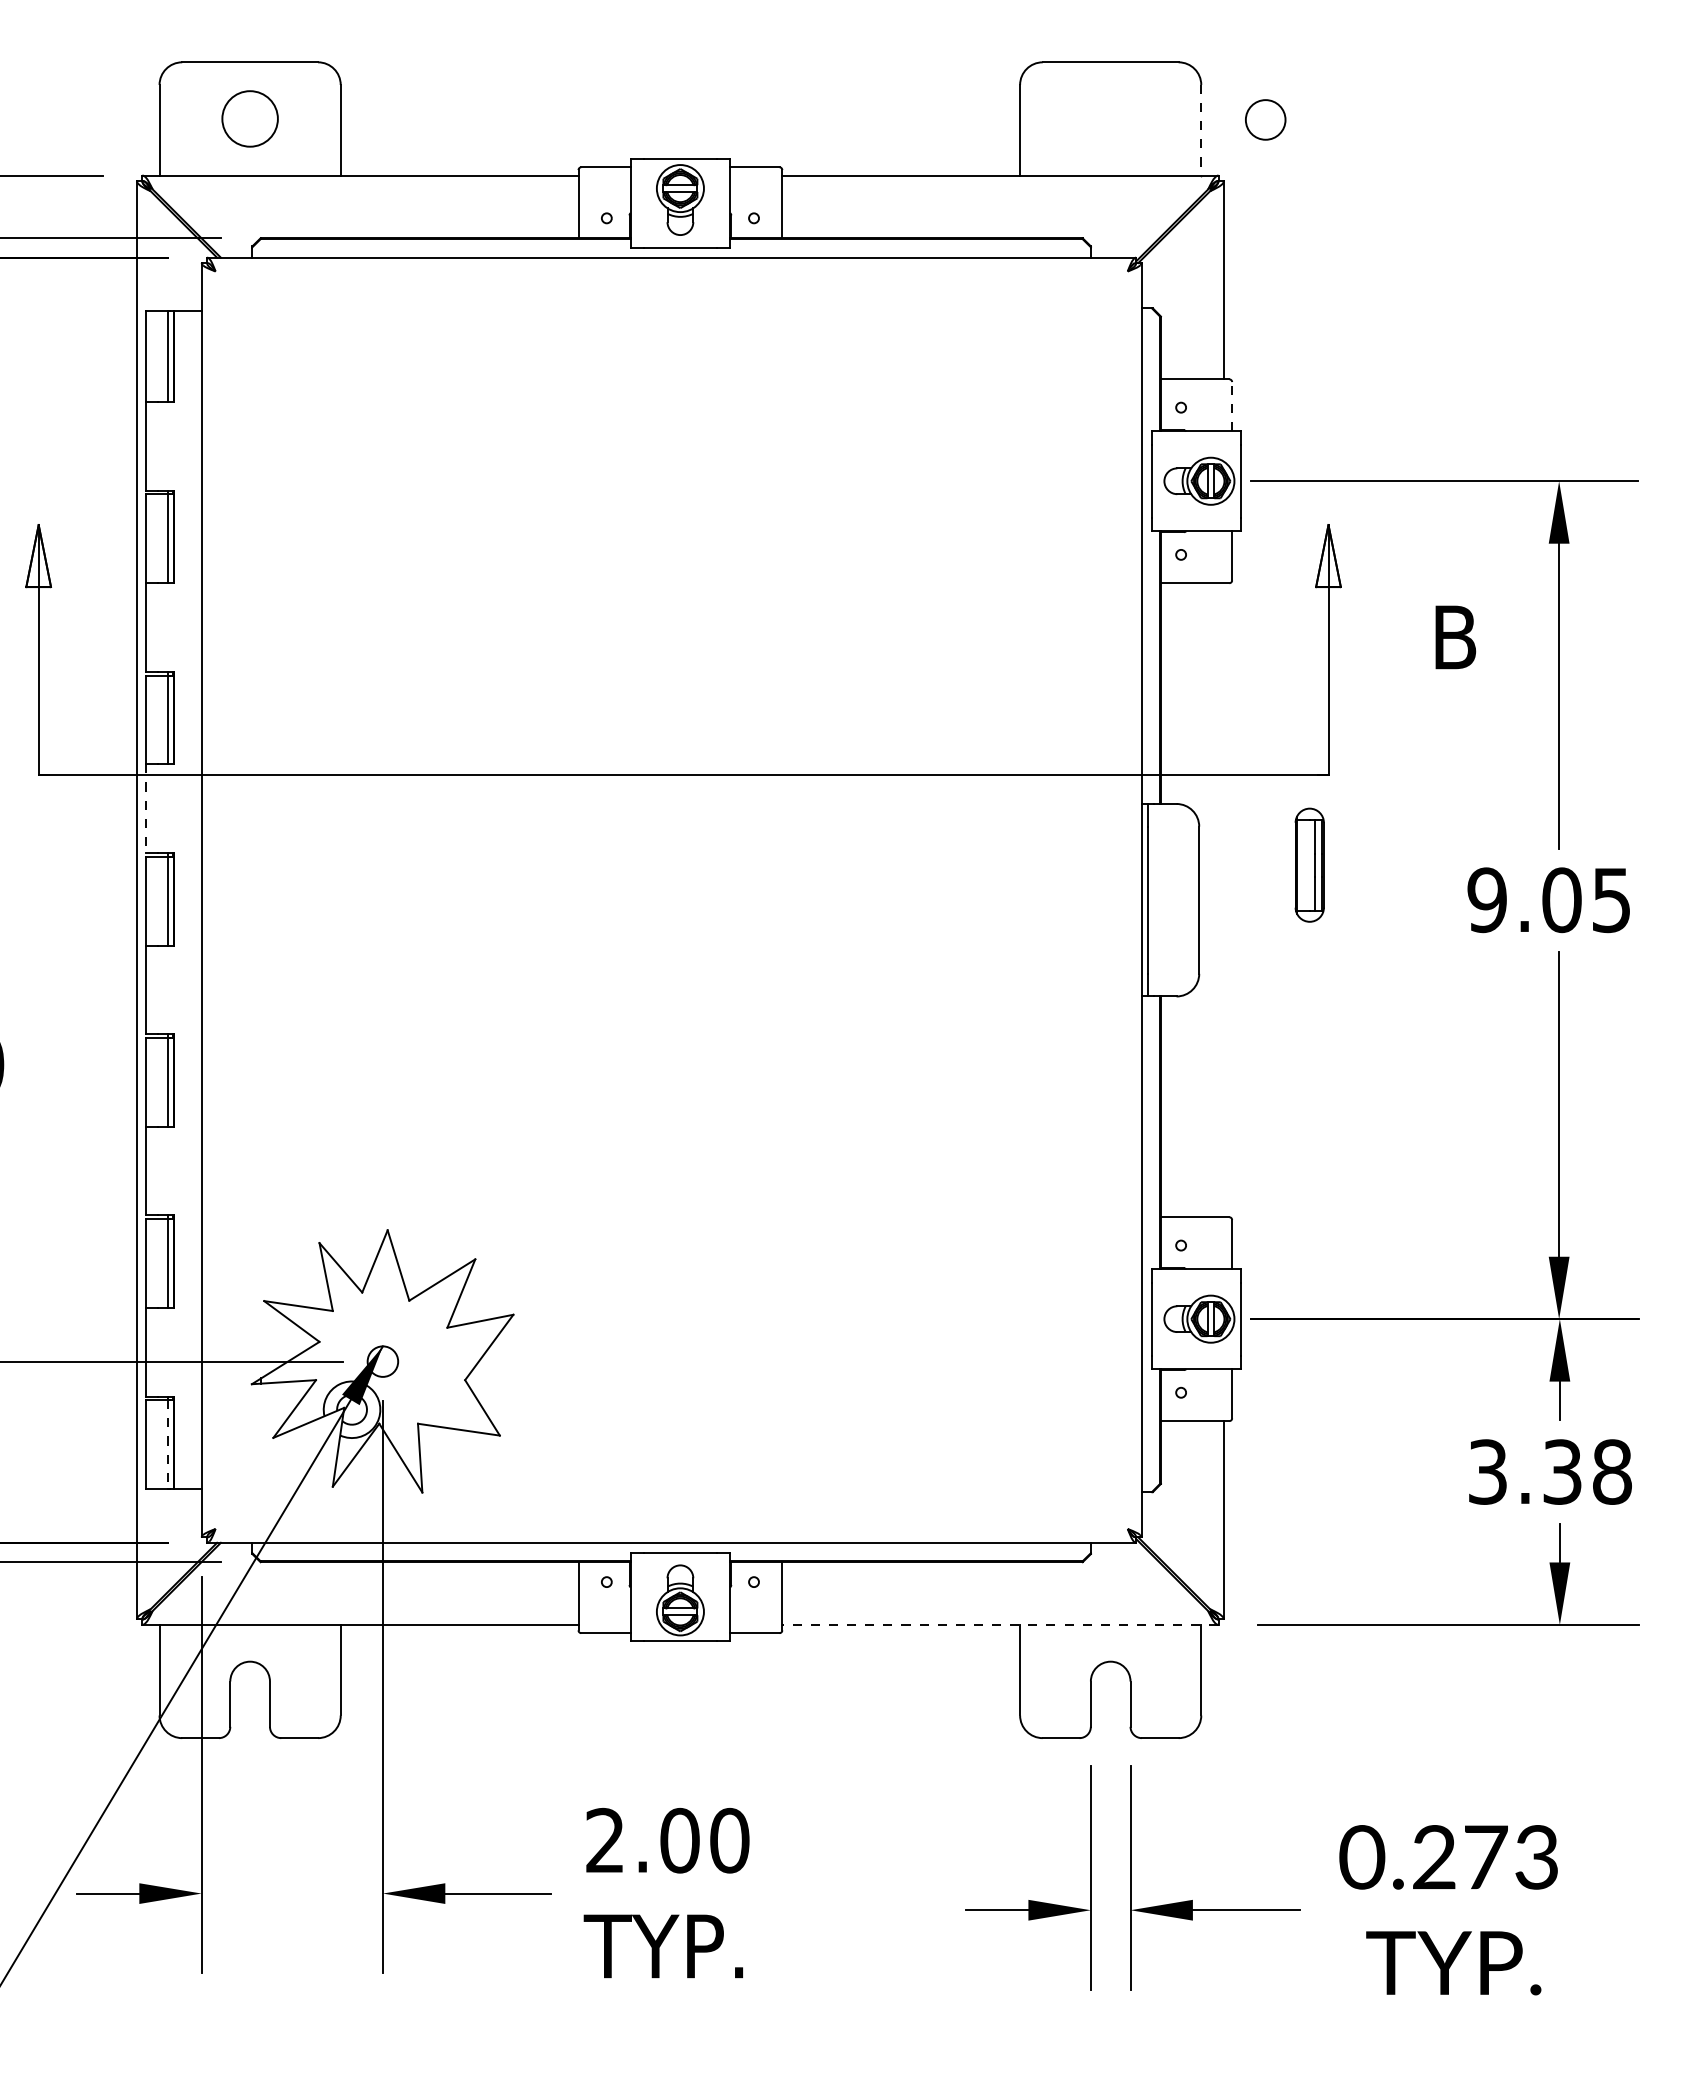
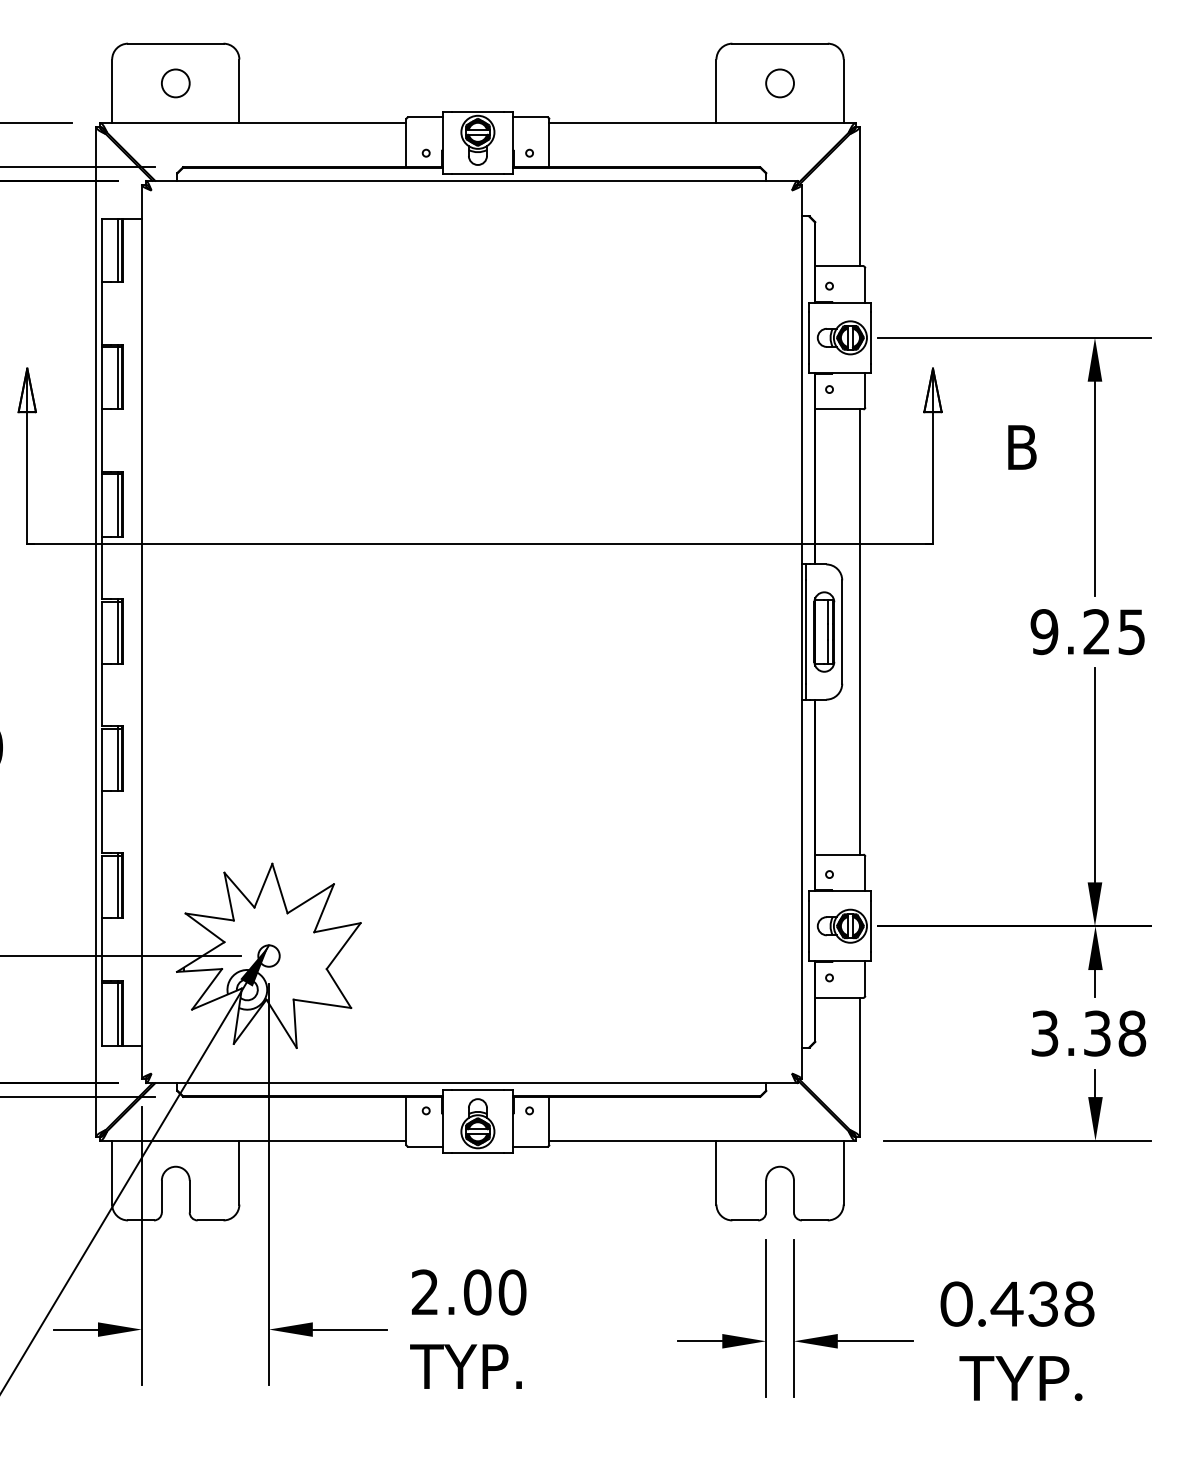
circle: (249, 118) -> (175, 83), size x0.71
circle: (1265, 119) -> (779, 83), moved
line: (1201, 130) -> (843, 91), dashed -> solid
line: (1232, 406) -> (865, 285), dashed -> solid
line: (145, 809) -> (102, 568), dashed -> solid
part: (1309, 864) -> (824, 631), moved
line: (1223, 900) -> (859, 632), added
text: (1561, 900) -> (1096, 632), 9.05 -> 9.25
line: (168, 1445) -> (118, 1014), dashed -> solid
line: (999, 1624) -> (701, 1140), dashed -> solid
text: (1484, 1857) -> (1042, 1304), 0.273 -> 0.438

